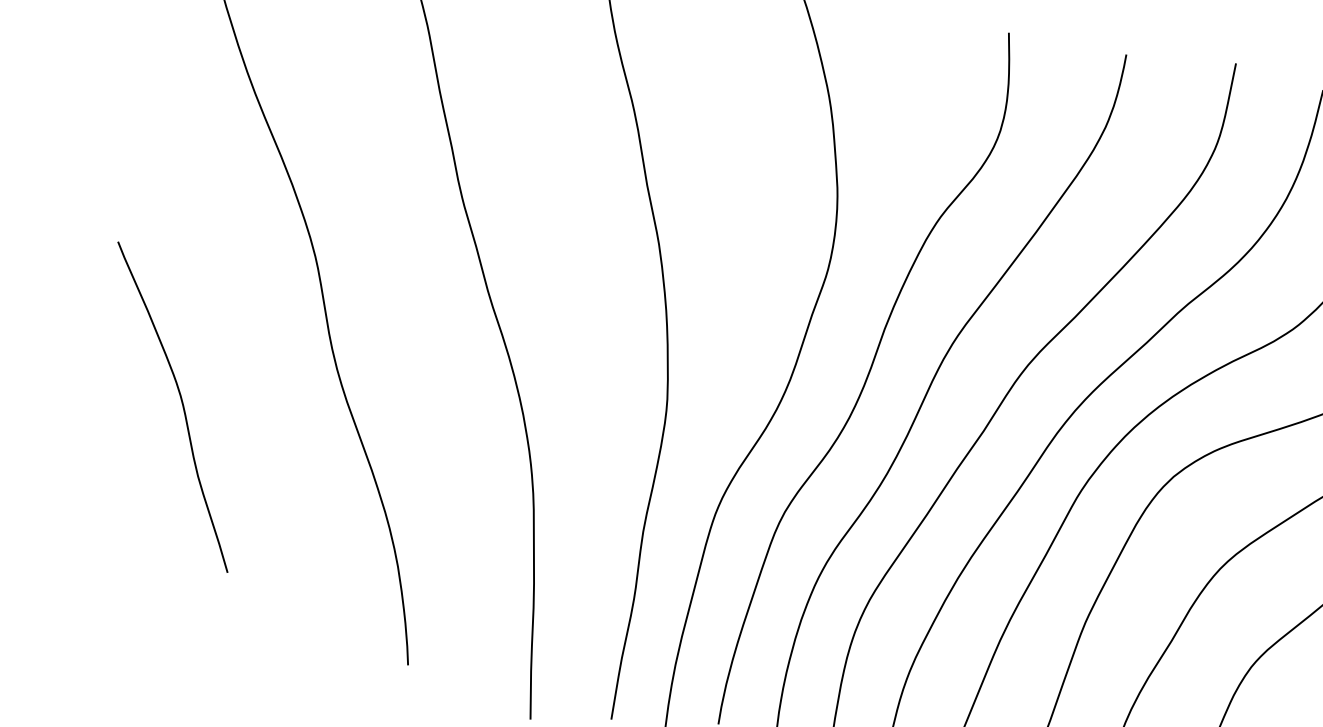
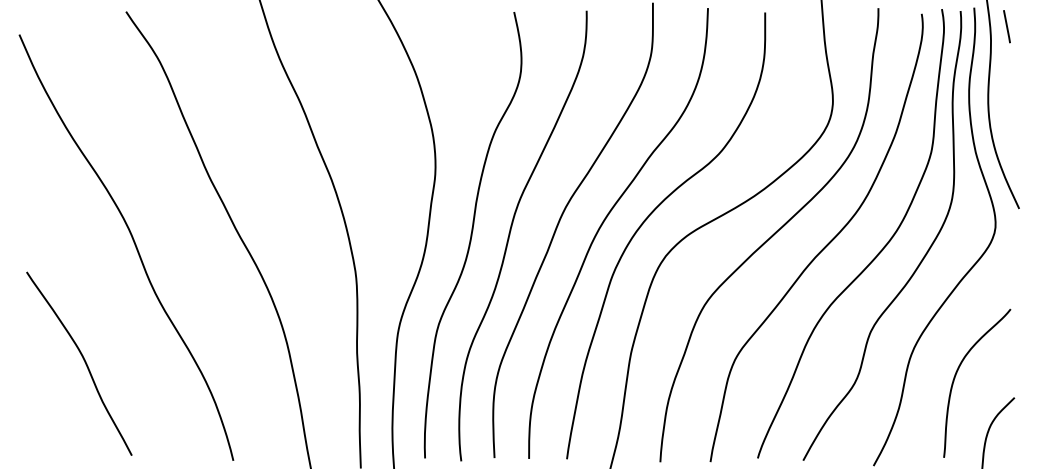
curve: (180, 403) -> (83, 360), moved

